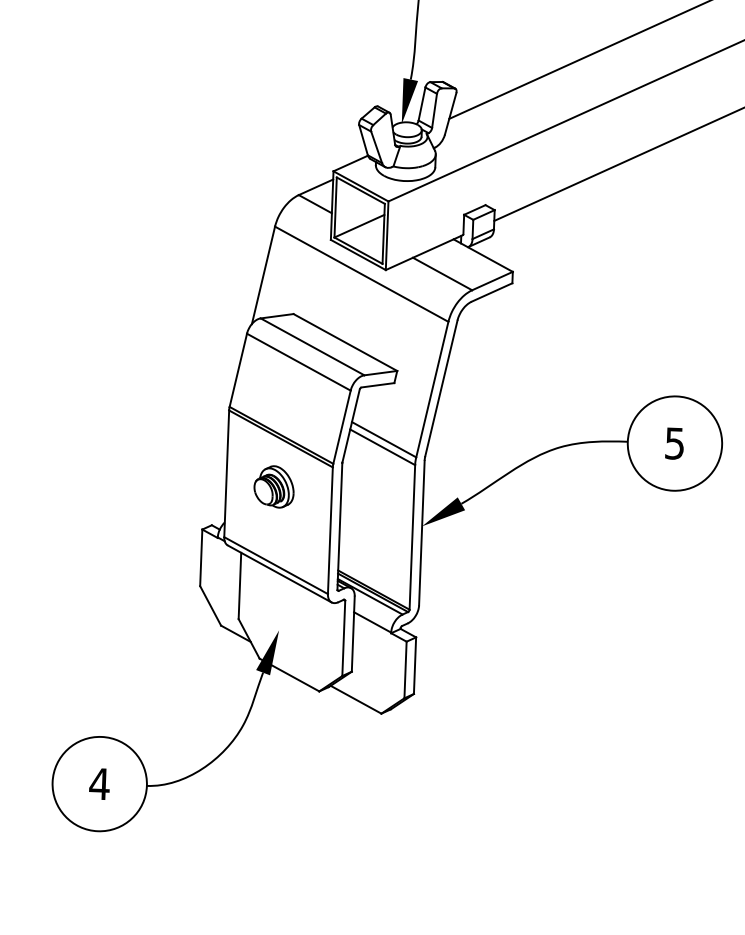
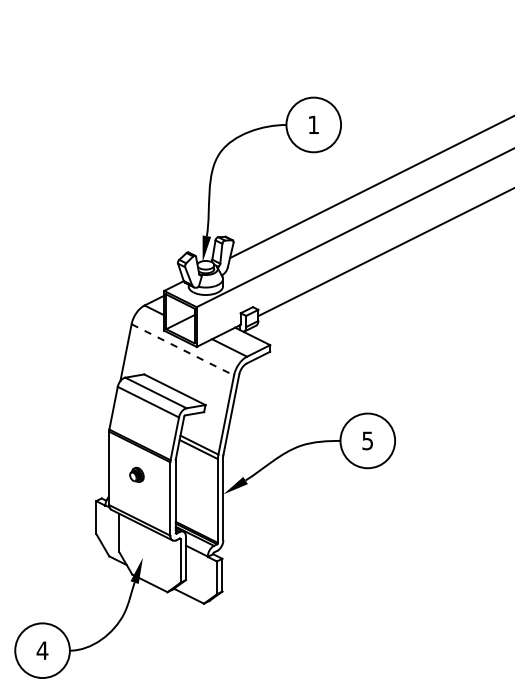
line: (362, 275) -> (183, 350), solid -> dashed
part: (273, 486) -> (136, 474), size x0.6

